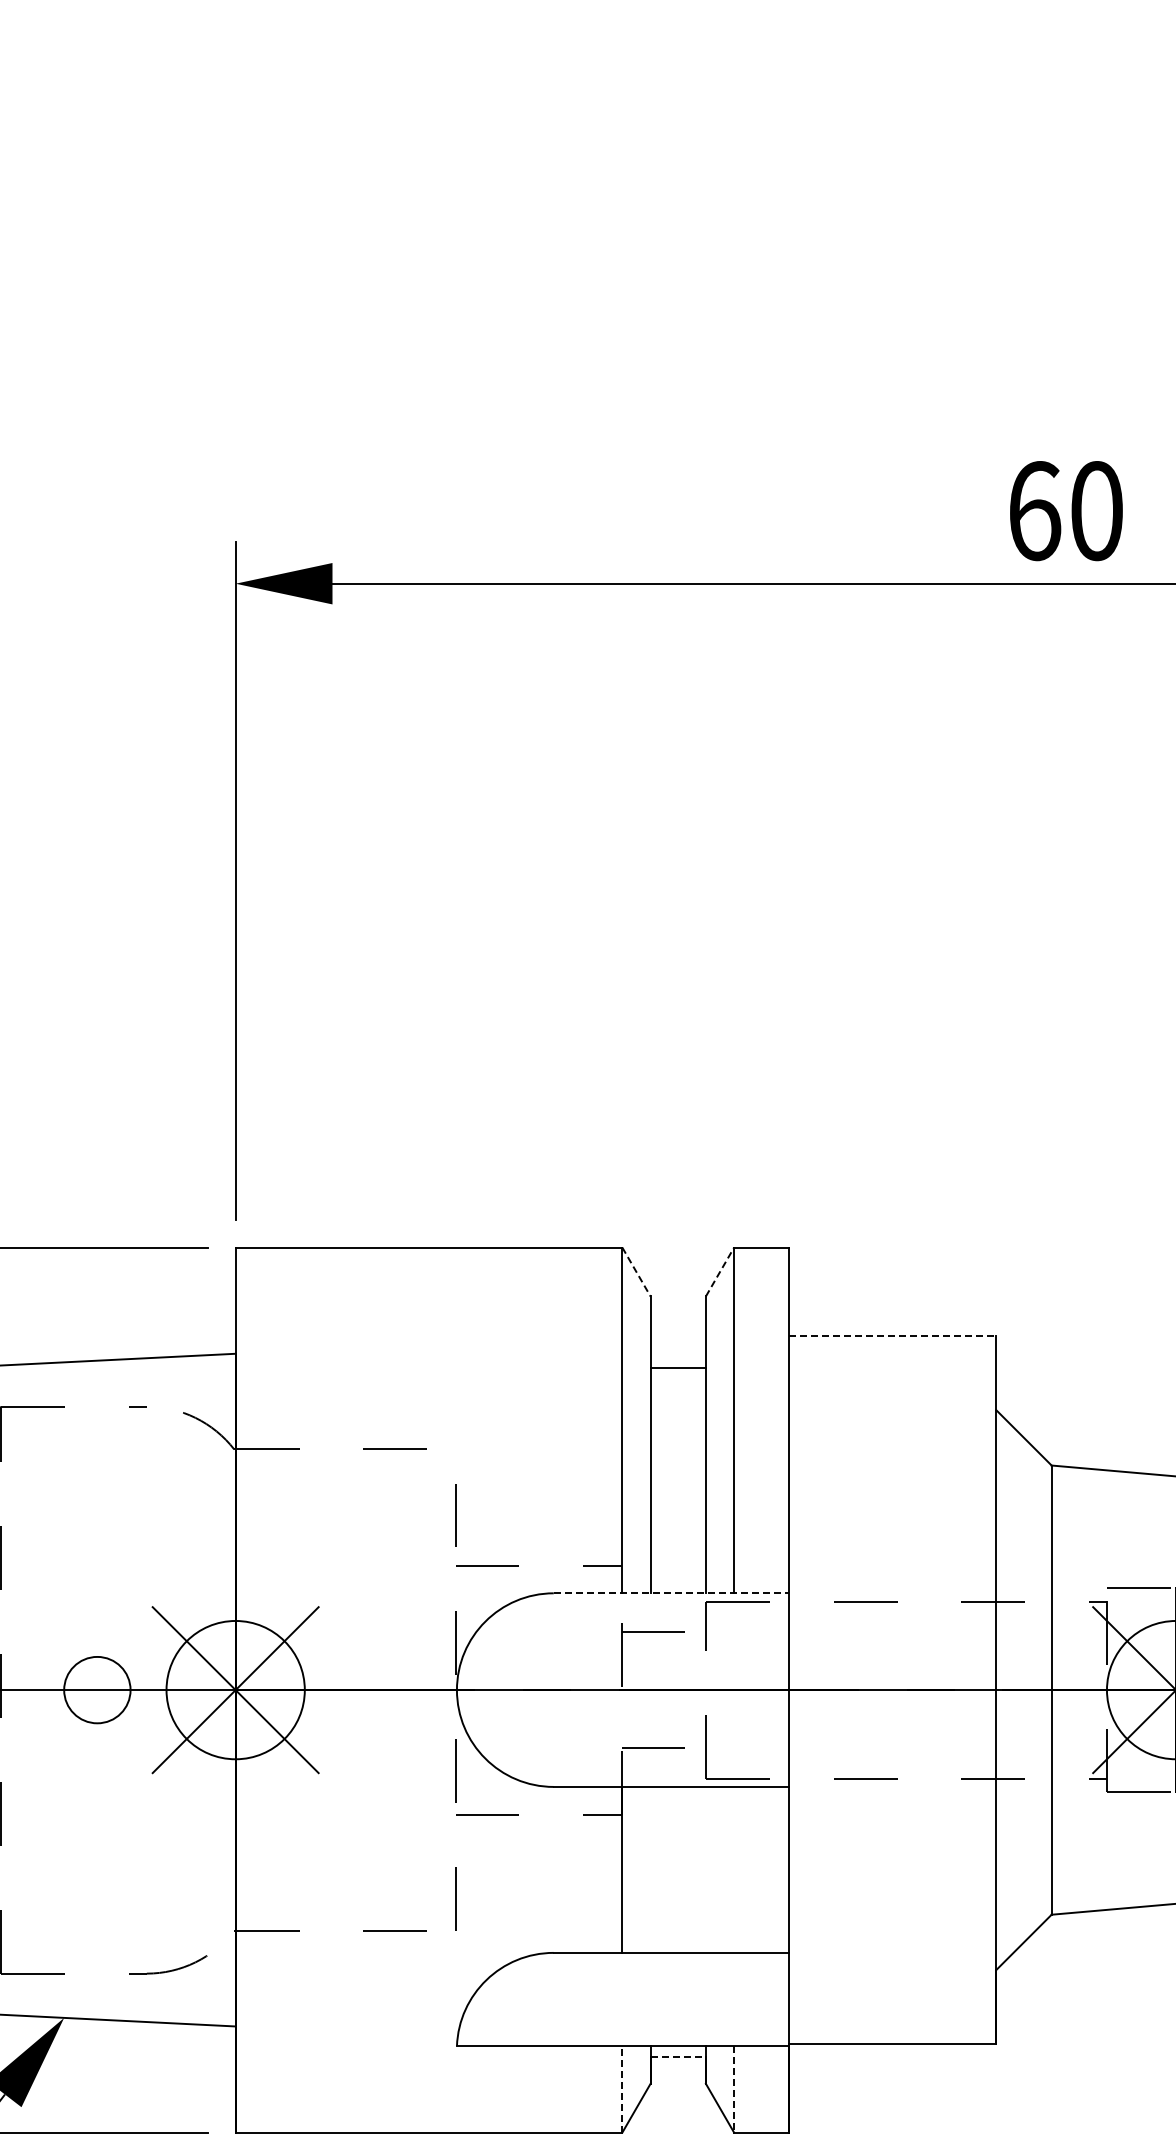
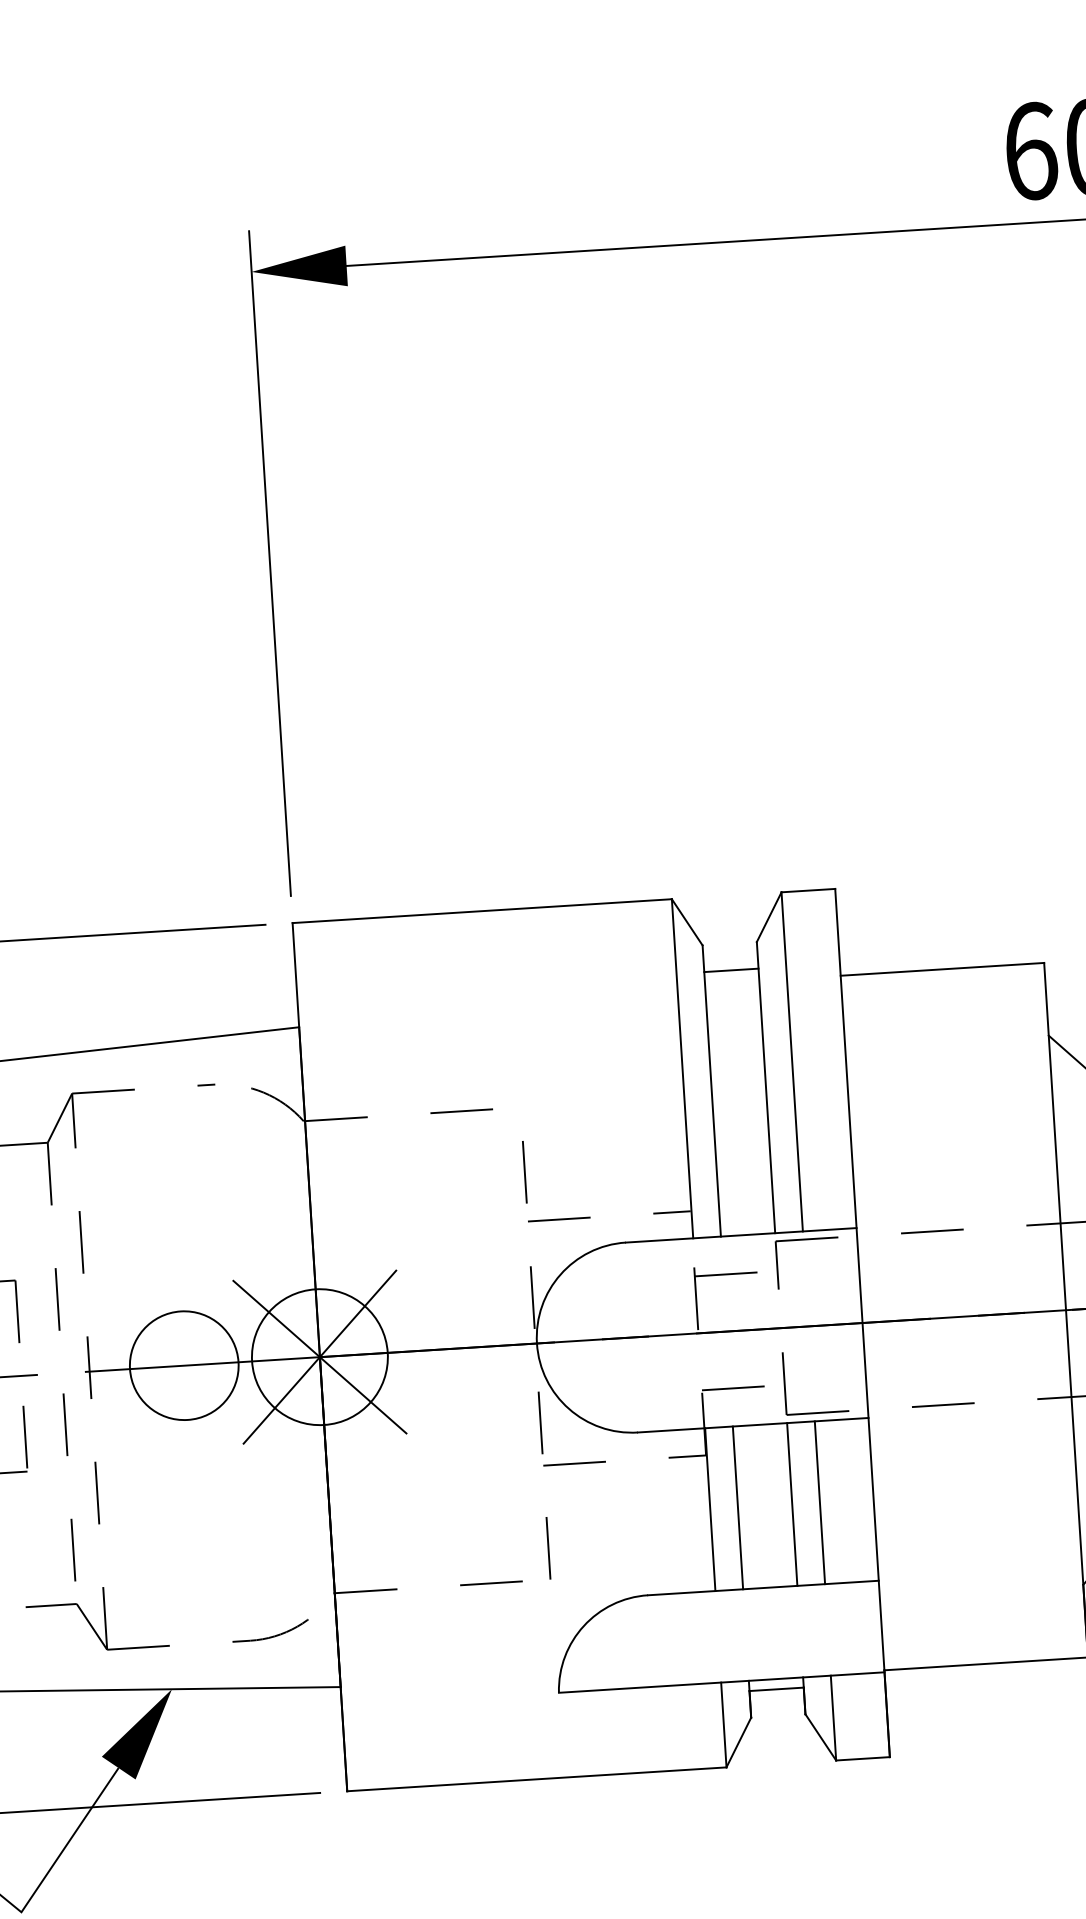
line: (720, 1271) -> (769, 916), dashed -> solid
line: (636, 1272) -> (687, 922), dashed -> solid
line: (892, 1336) -> (942, 969), dashed -> solid
line: (677, 1367) -> (730, 970), moved
line: (671, 1593) -> (741, 1235), dashed -> solid
circle: (97, 1689) -> (184, 1365), size x1.67
line: (650, 1869) -> (737, 1507), added
line: (705, 1869) -> (791, 1504), added
line: (734, 1869) -> (820, 1502), added
line: (678, 2056) -> (776, 1689), dashed -> solid
line: (622, 2088) -> (723, 1724), dashed -> solid
line: (734, 2089) -> (833, 1718), dashed -> solid

